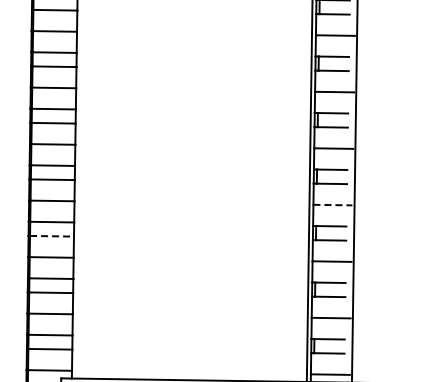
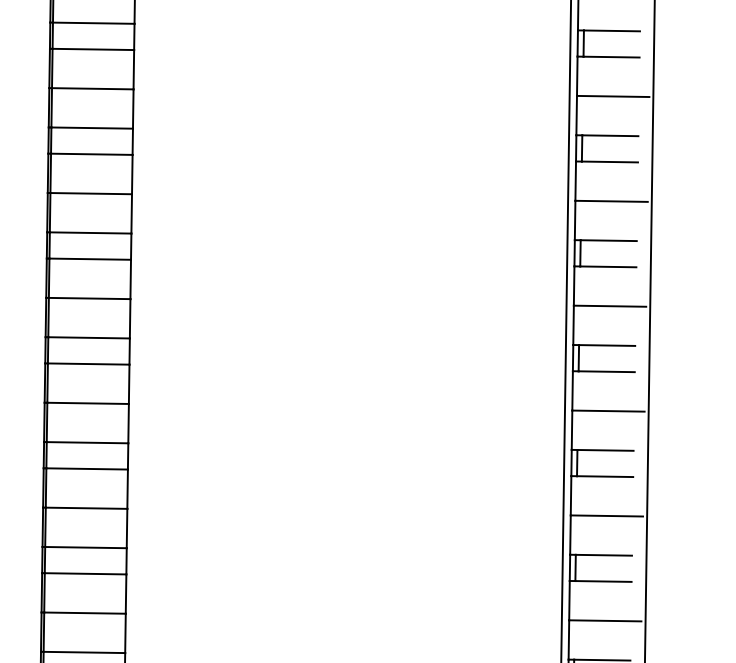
line: (333, 205) -> (609, 411), dashed -> solid
line: (52, 236) -> (88, 469), dashed -> solid

